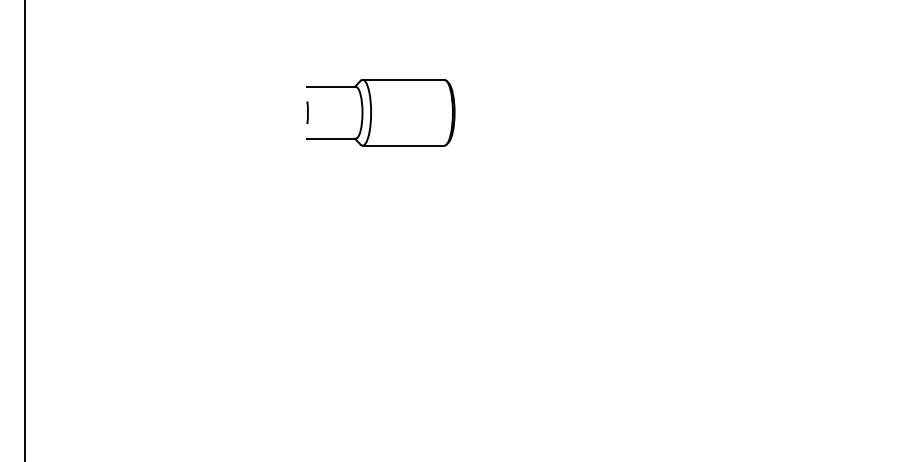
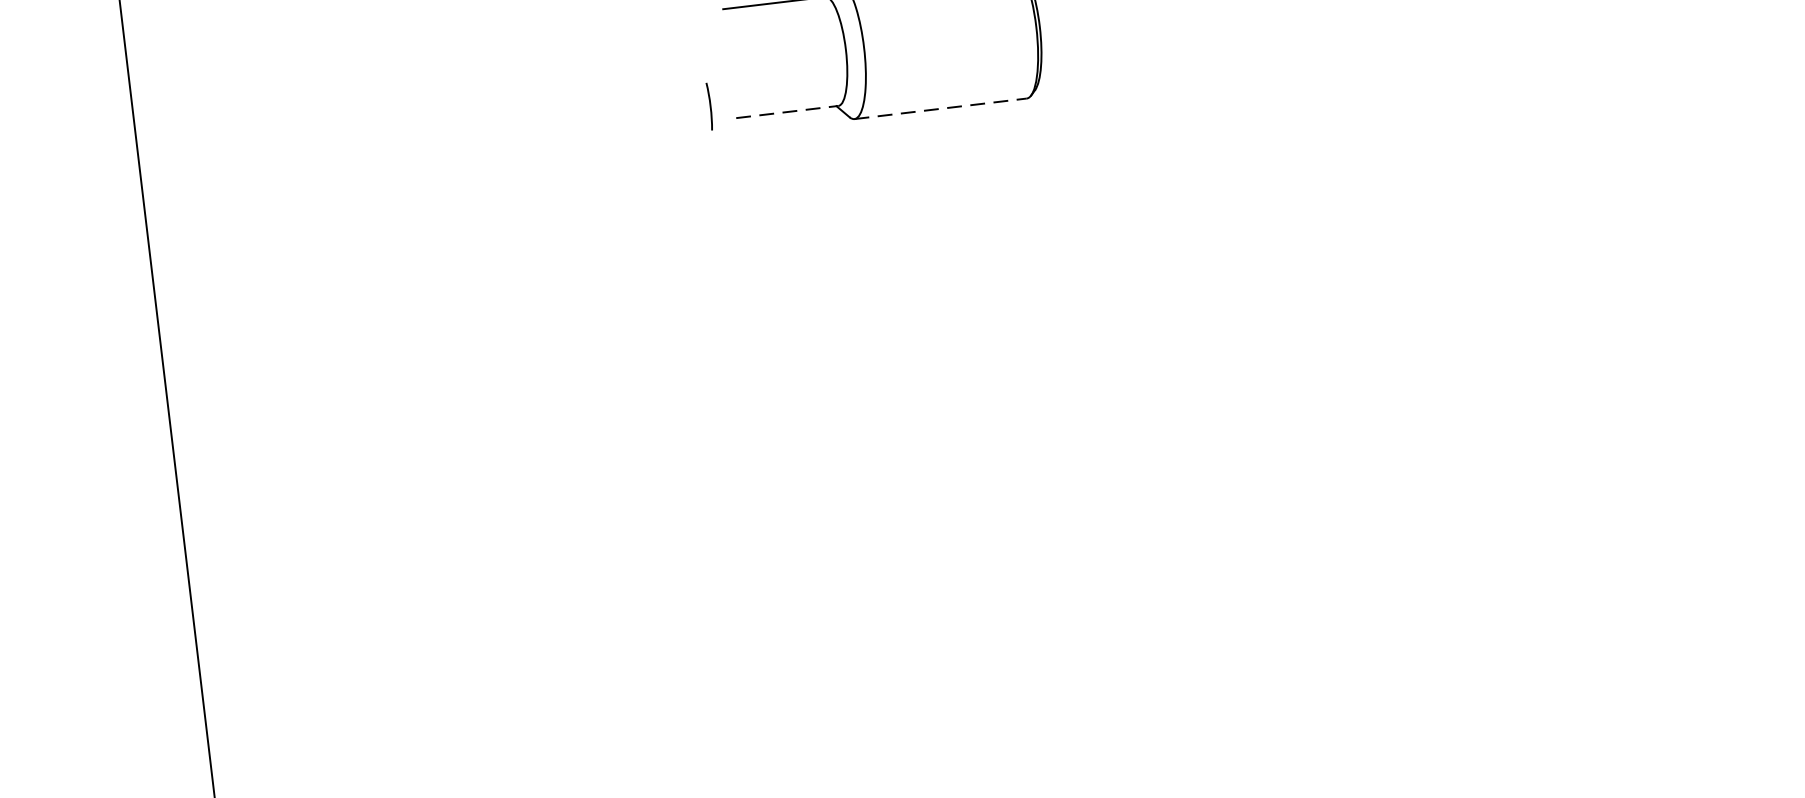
line: (307, 112) -> (709, 106), moved
line: (332, 138) -> (789, 111), solid -> dashed
line: (403, 145) -> (940, 108), solid -> dashed

